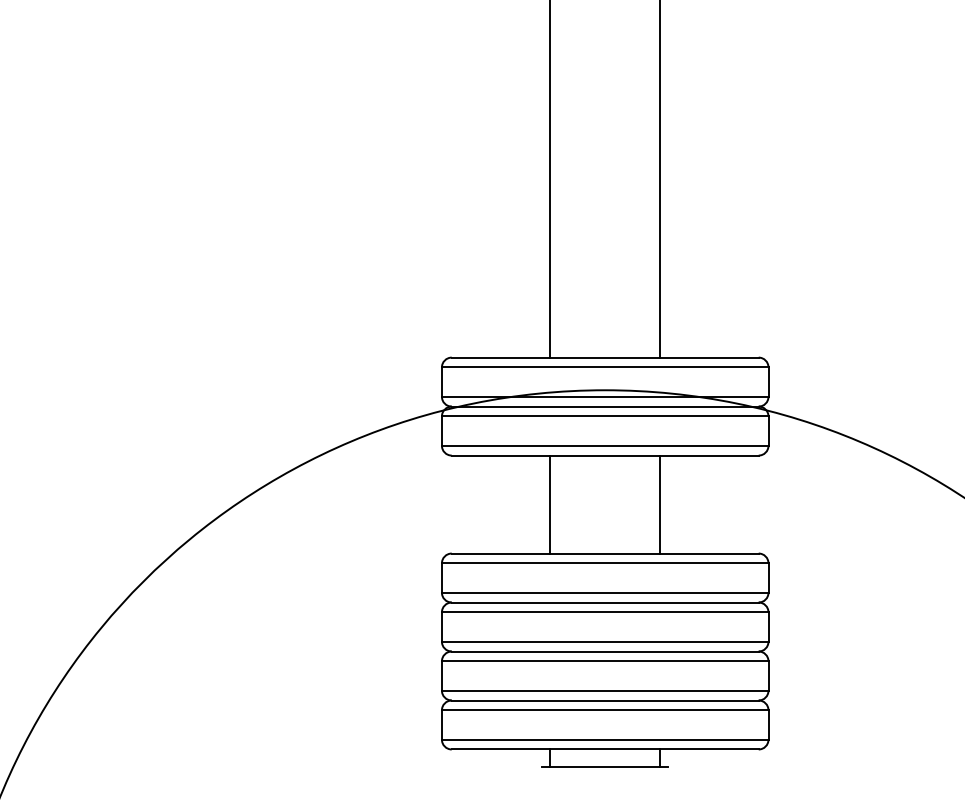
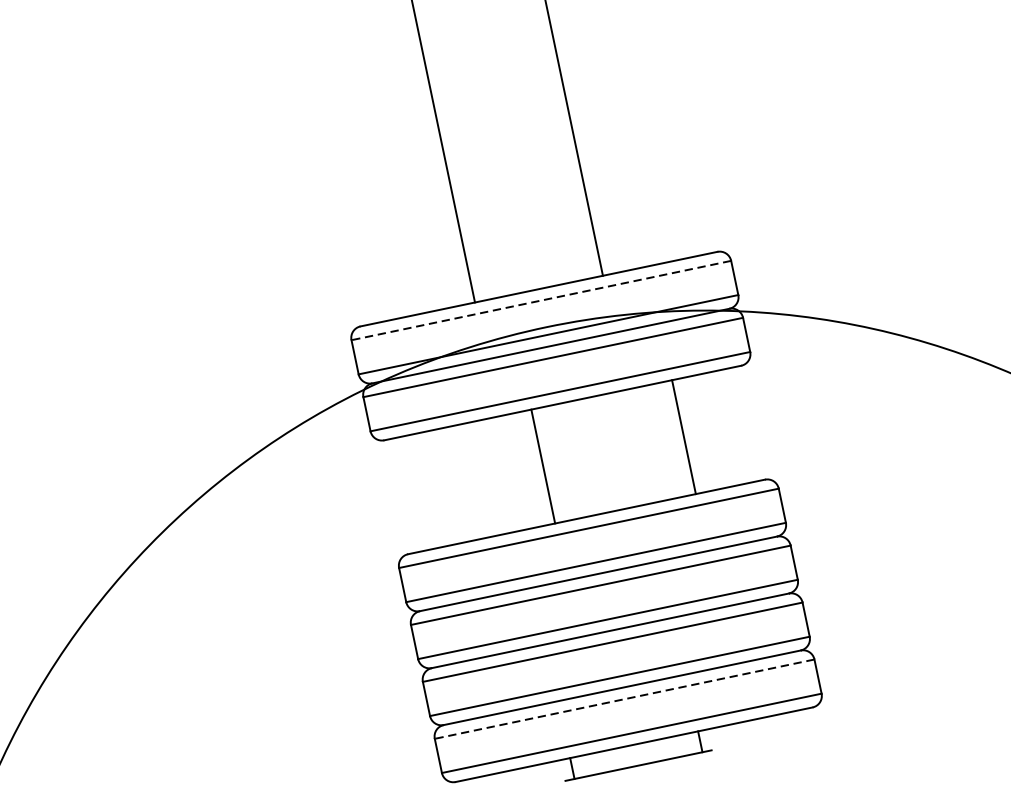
line: (604, 367) -> (540, 300), solid -> dashed
line: (550, 504) -> (543, 466), moved
line: (660, 504) -> (684, 437), moved
line: (604, 710) -> (623, 699), solid -> dashed

